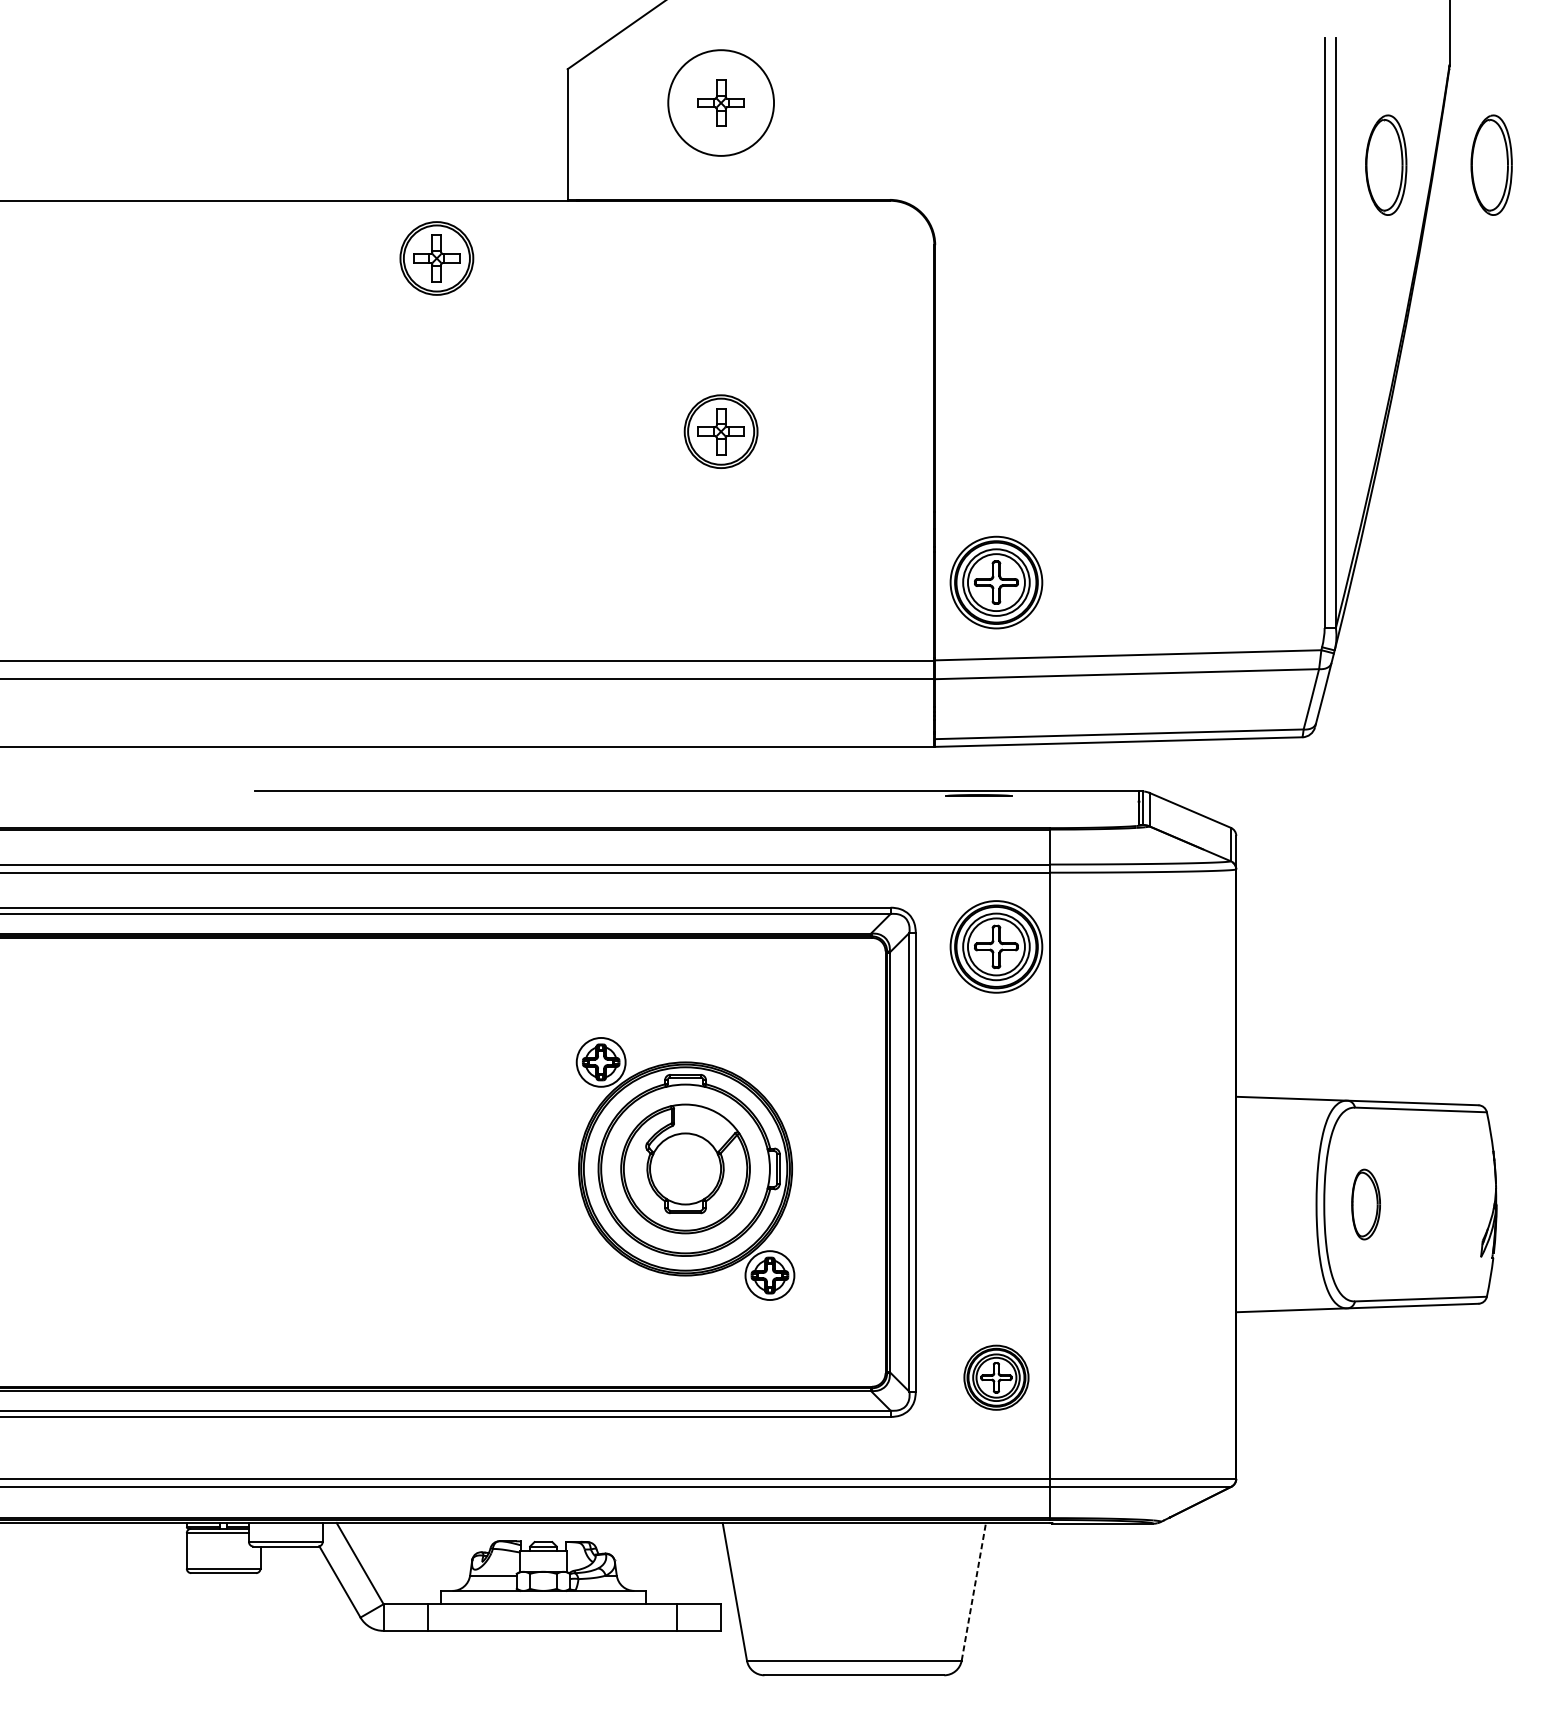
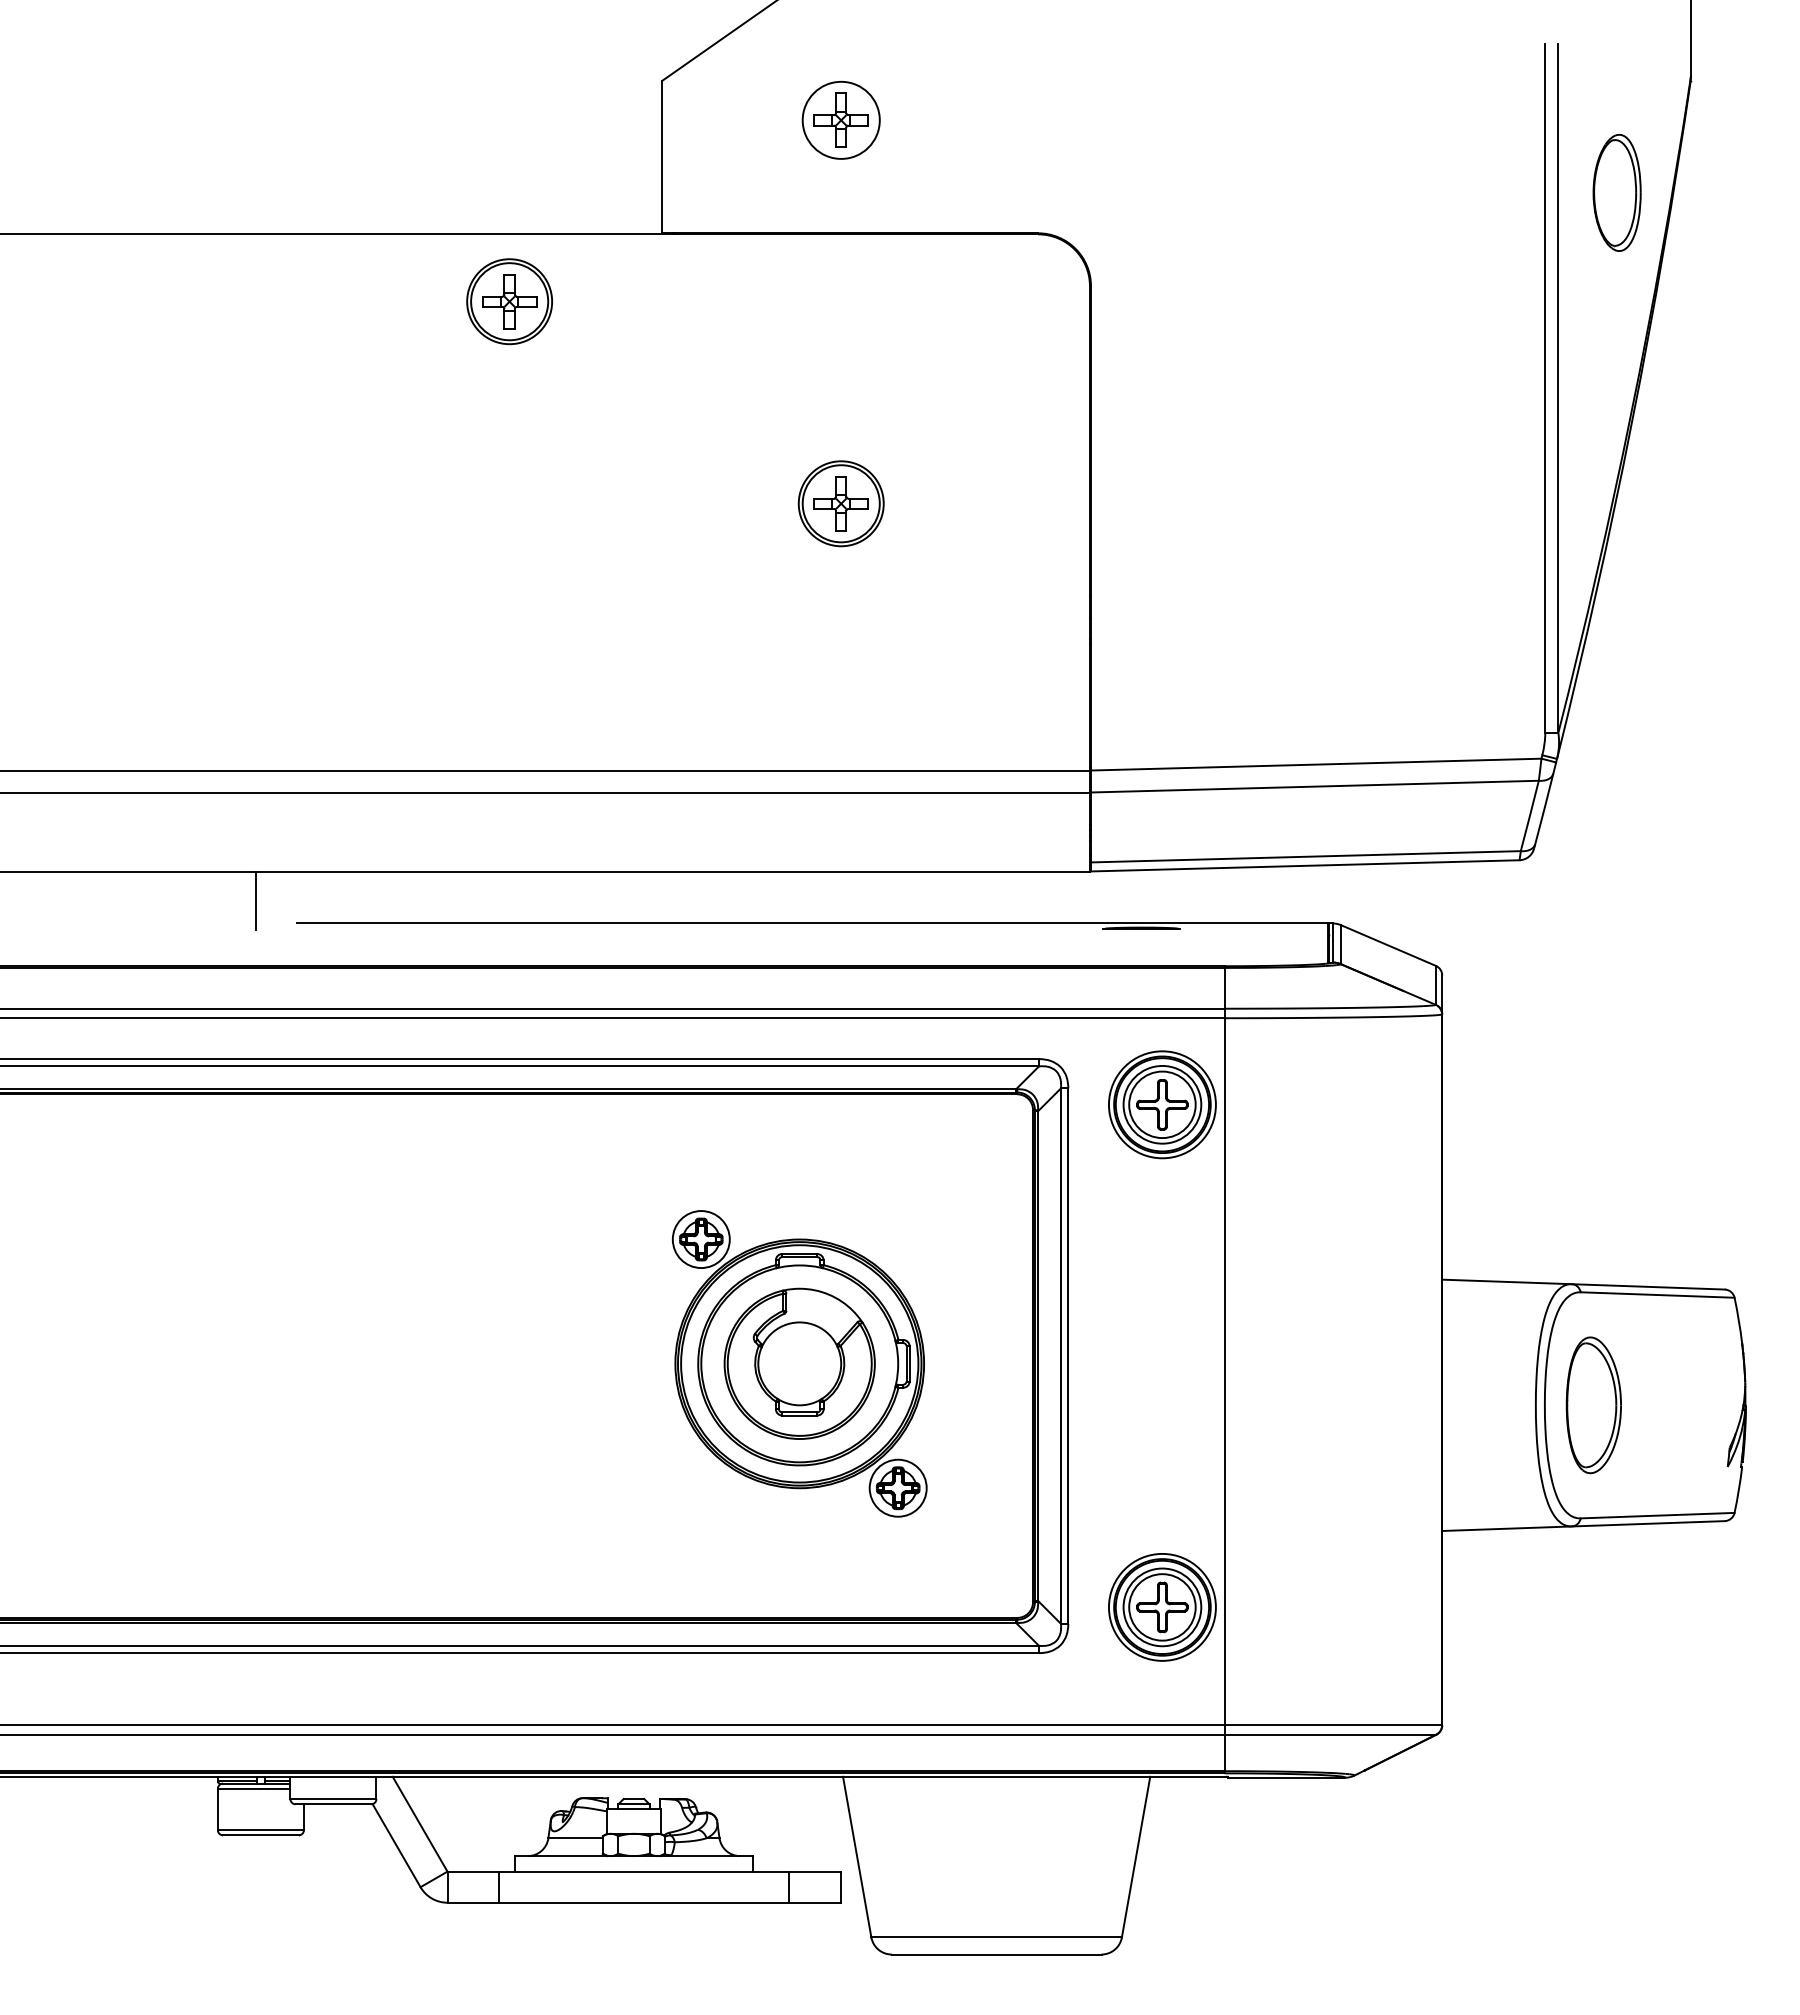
circle: (720, 102) -> (840, 119), size x0.62
part: (1491, 164) -> (1739, 192), removed
part: (996, 582) -> (1162, 679), removed
line: (219, 771) -> (255, 900), added
part: (1365, 1204) -> (1593, 1405), size x1.67
part: (996, 1377) -> (1162, 1607), size x1.43
line: (974, 1592) -> (1136, 1857), dashed -> solid

